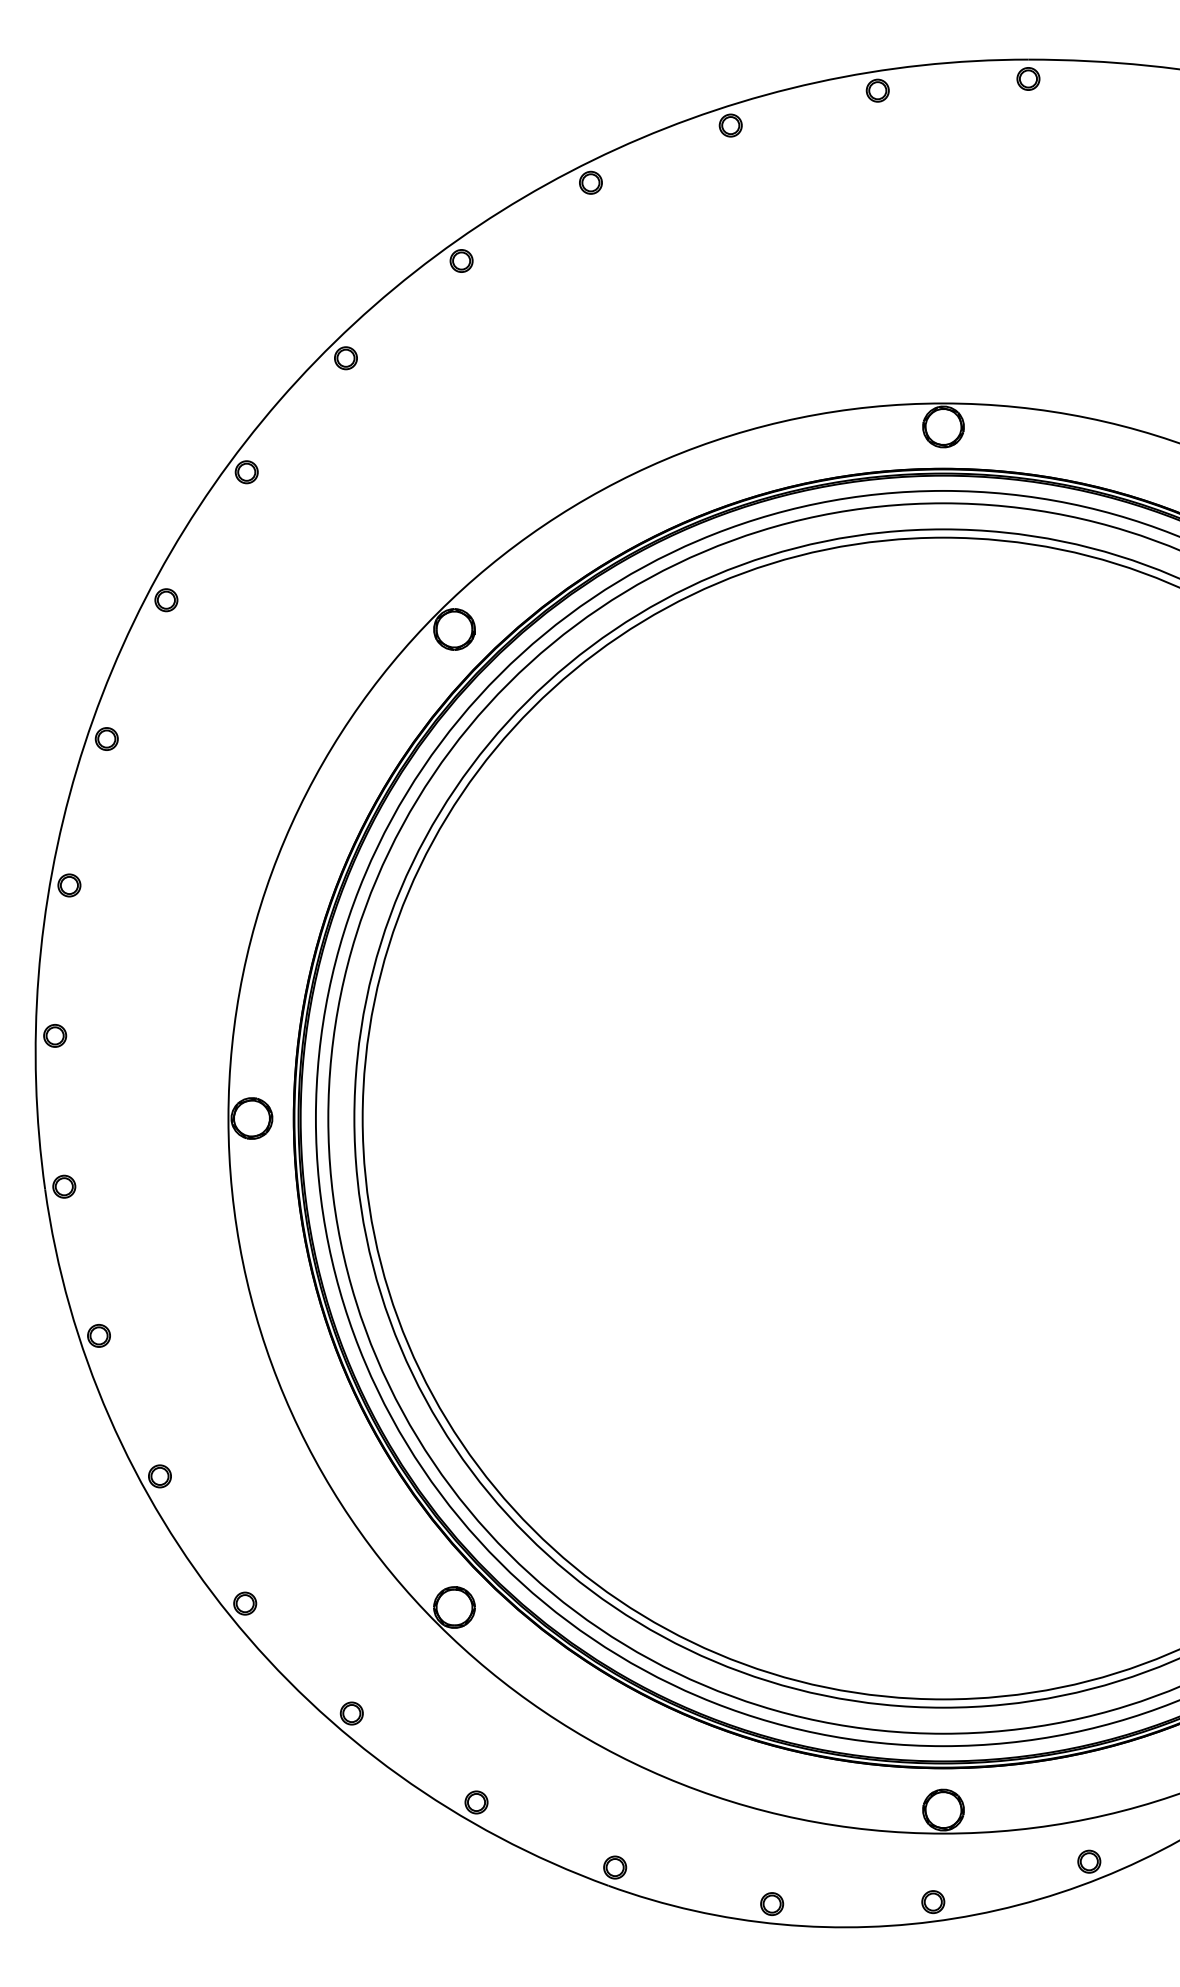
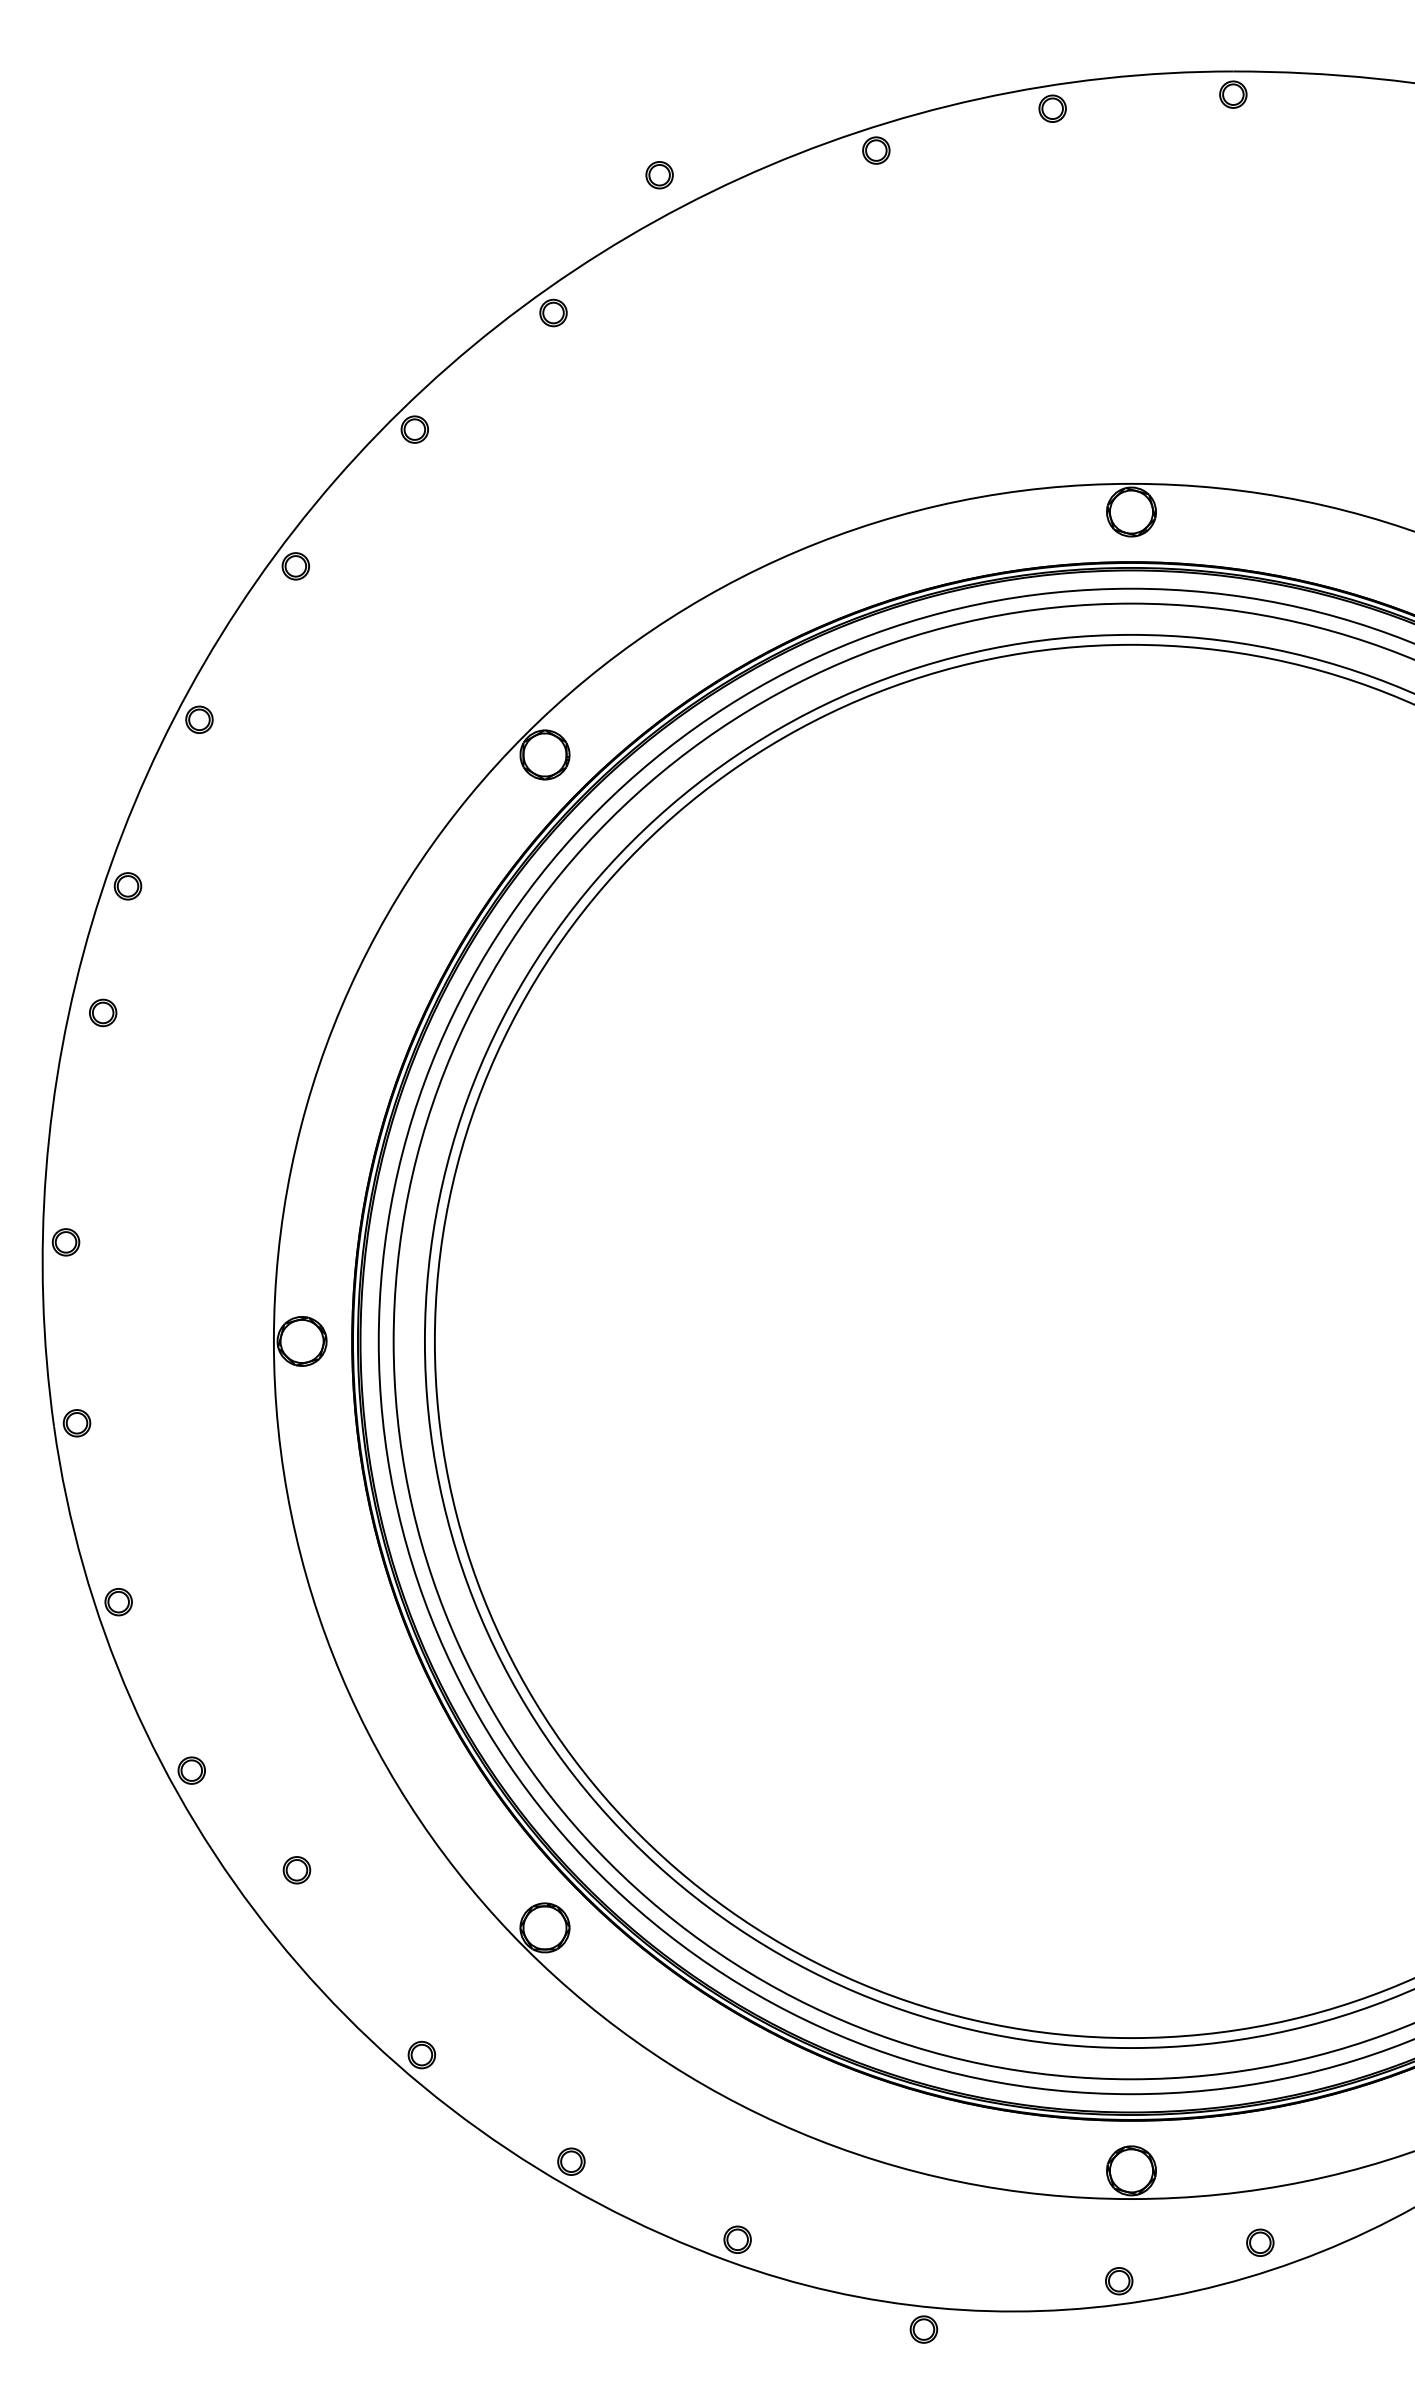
part: (590, 183) -> (659, 175), moved
part: (69, 885) -> (103, 1012), moved
part: (244, 1603) -> (296, 1870), moved
part: (1089, 1861) -> (1260, 2242), moved
part: (771, 1904) -> (923, 2329), moved

